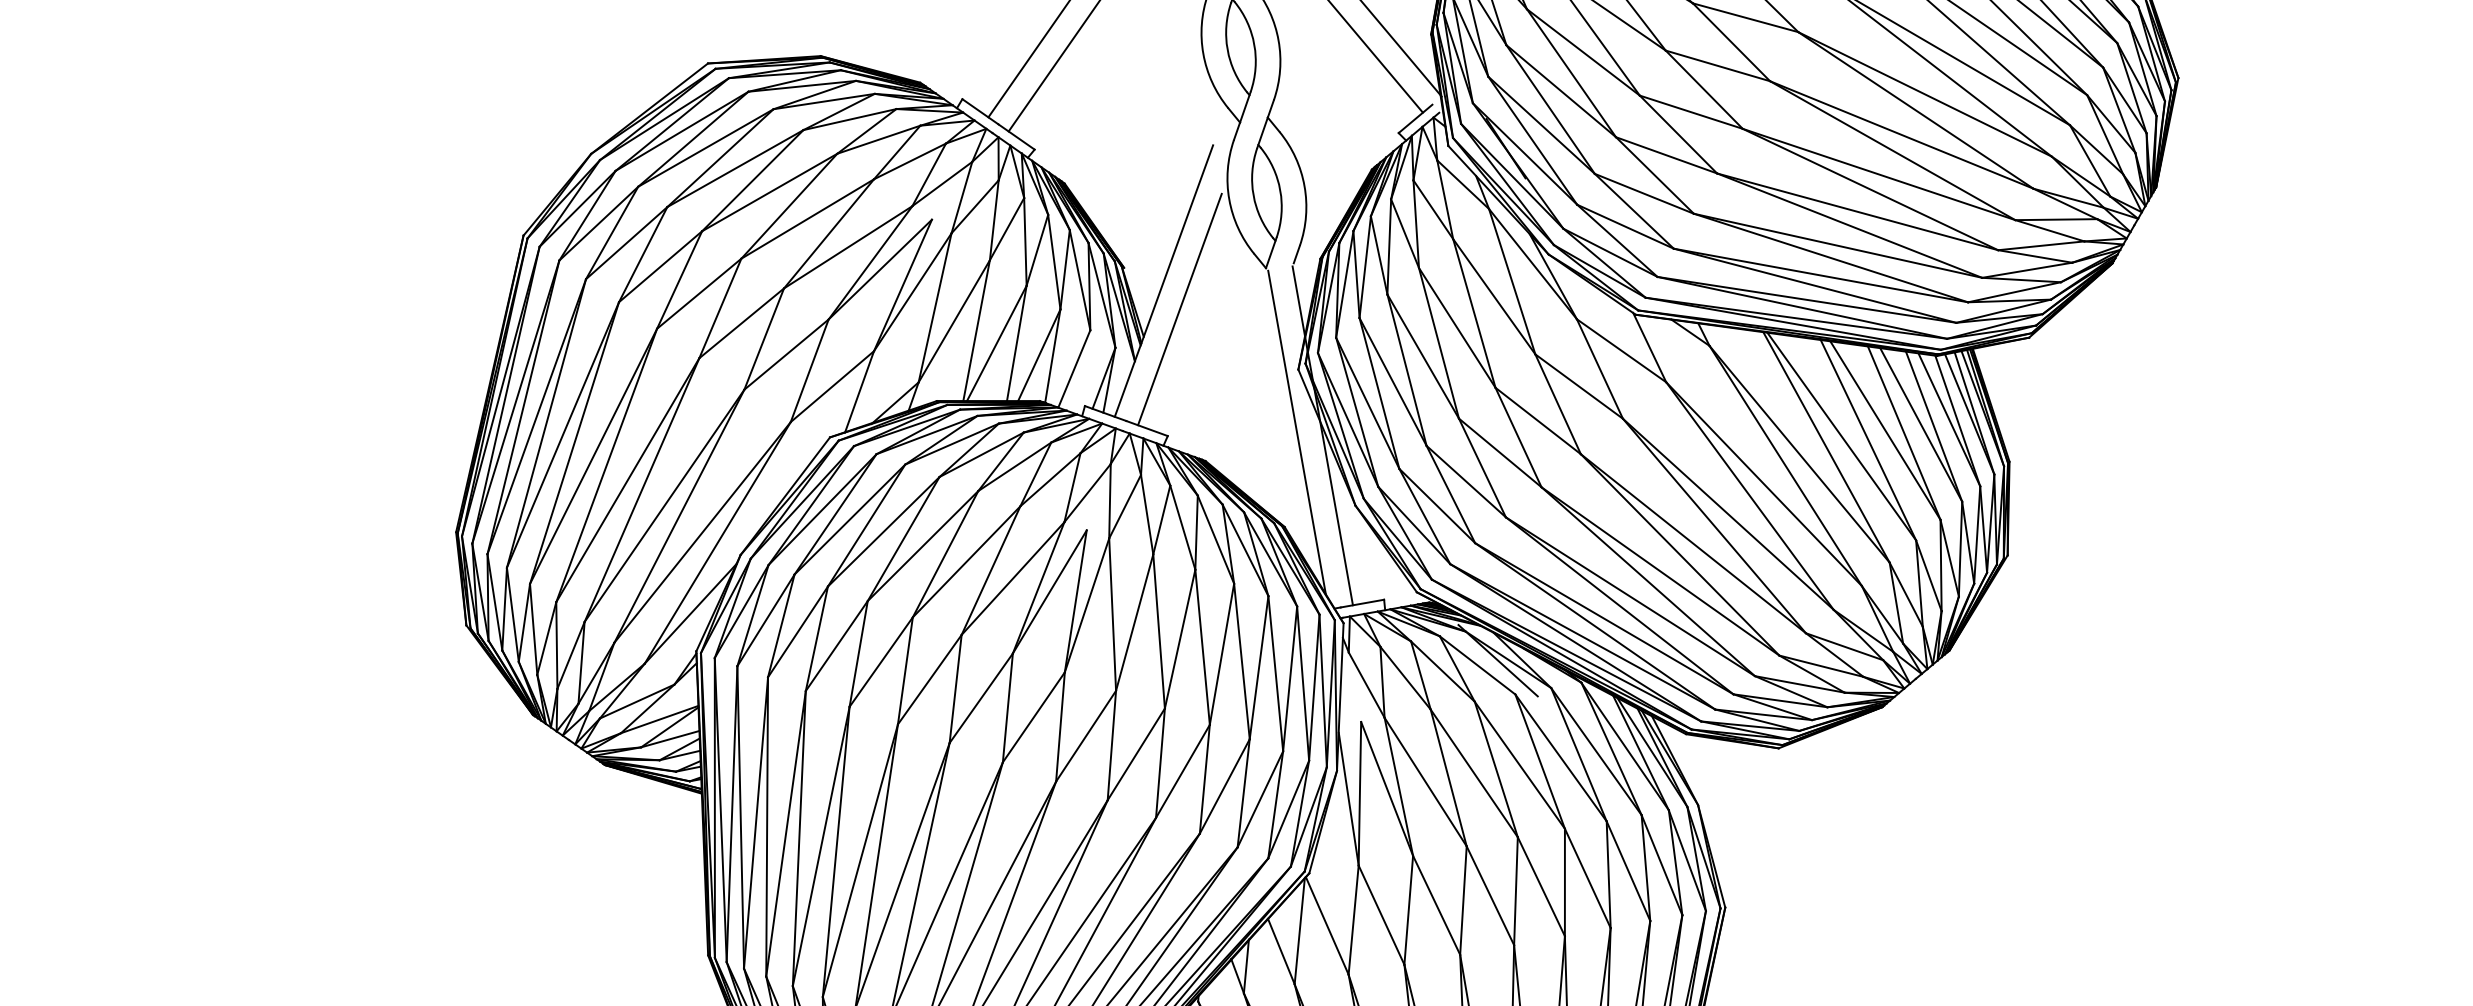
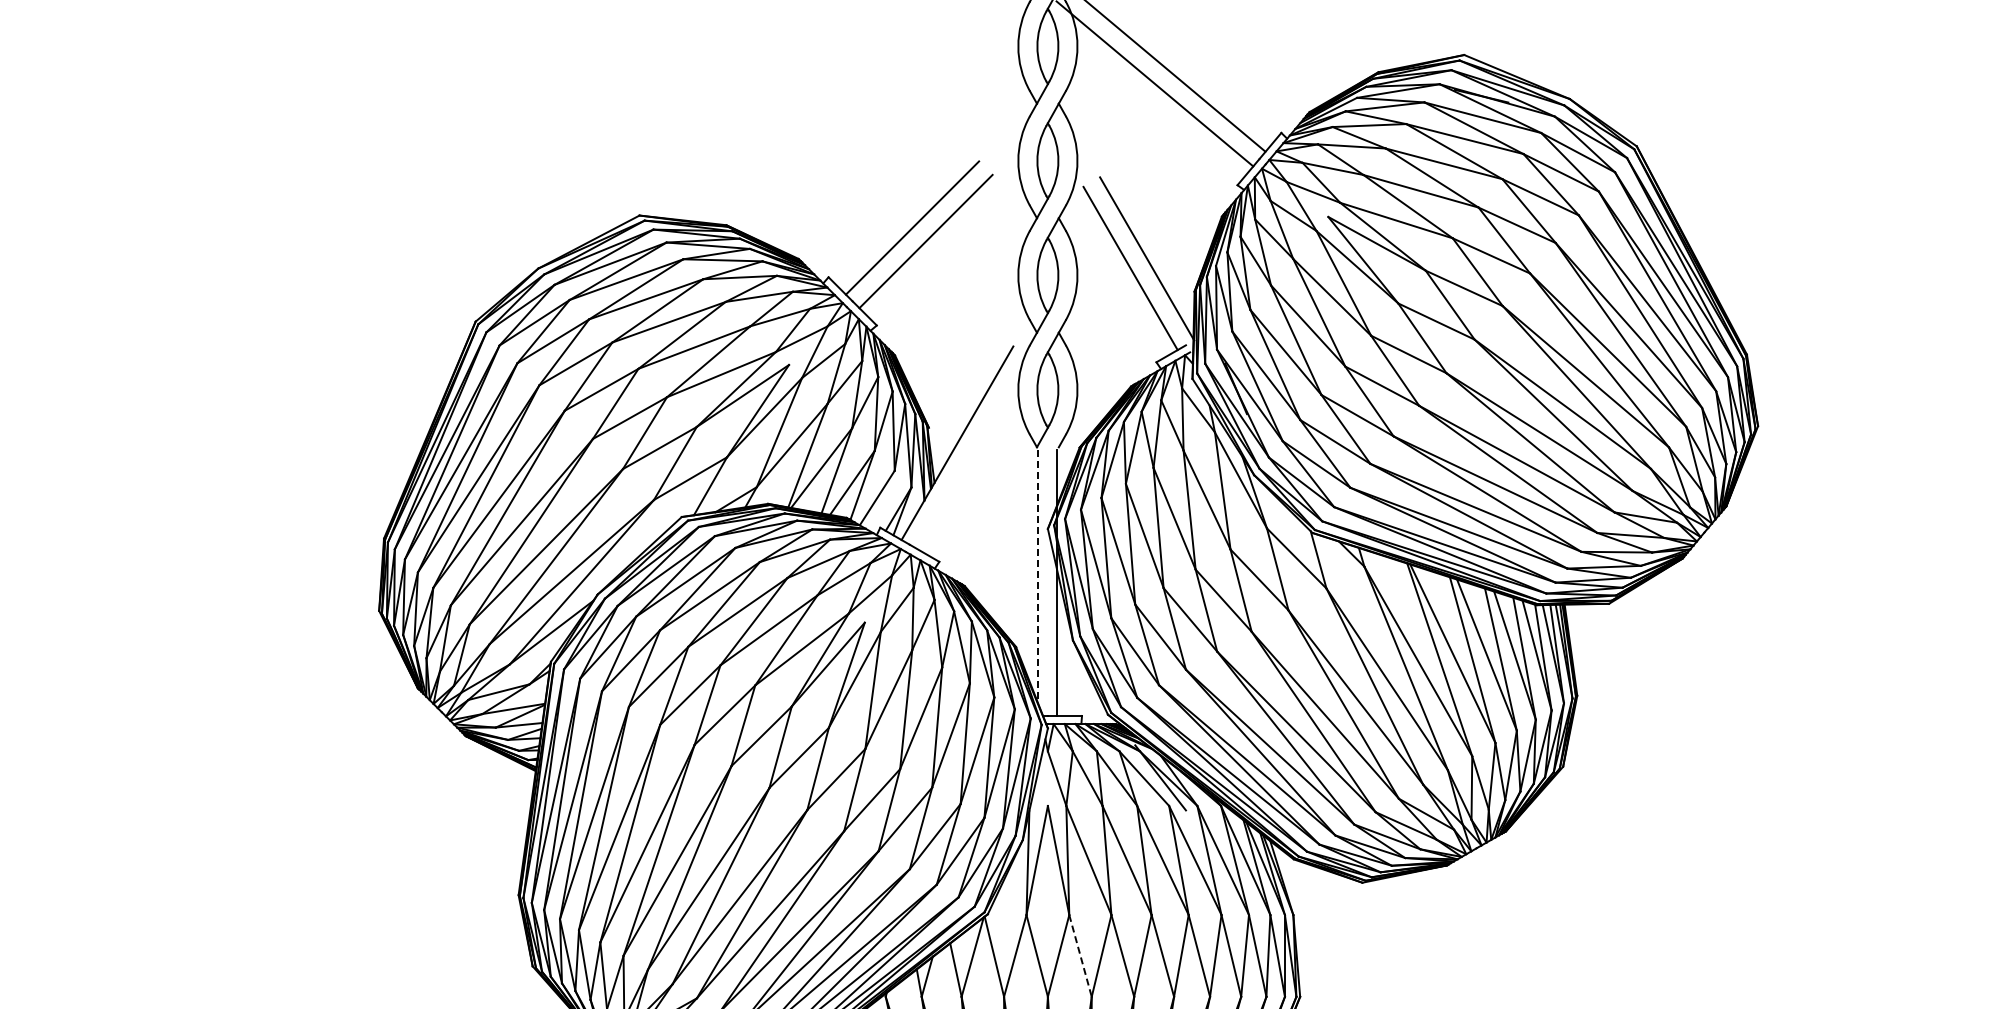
line: (1179, 308) -> (965, 466), removed
line: (1297, 433) -> (1038, 577), solid -> dashed
line: (1436, 906) -> (1080, 956), solid -> dashed

